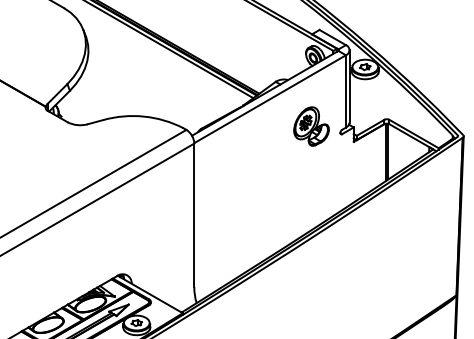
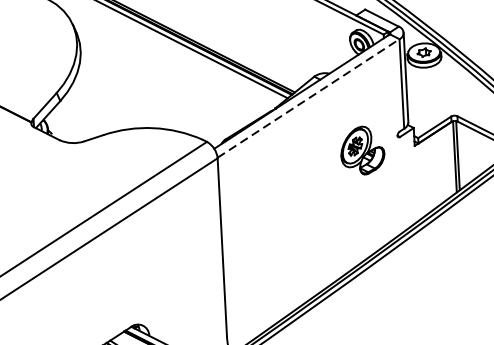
line: (270, 99) -> (309, 98), solid -> dashed
part: (311, 126) -> (362, 150), moved

